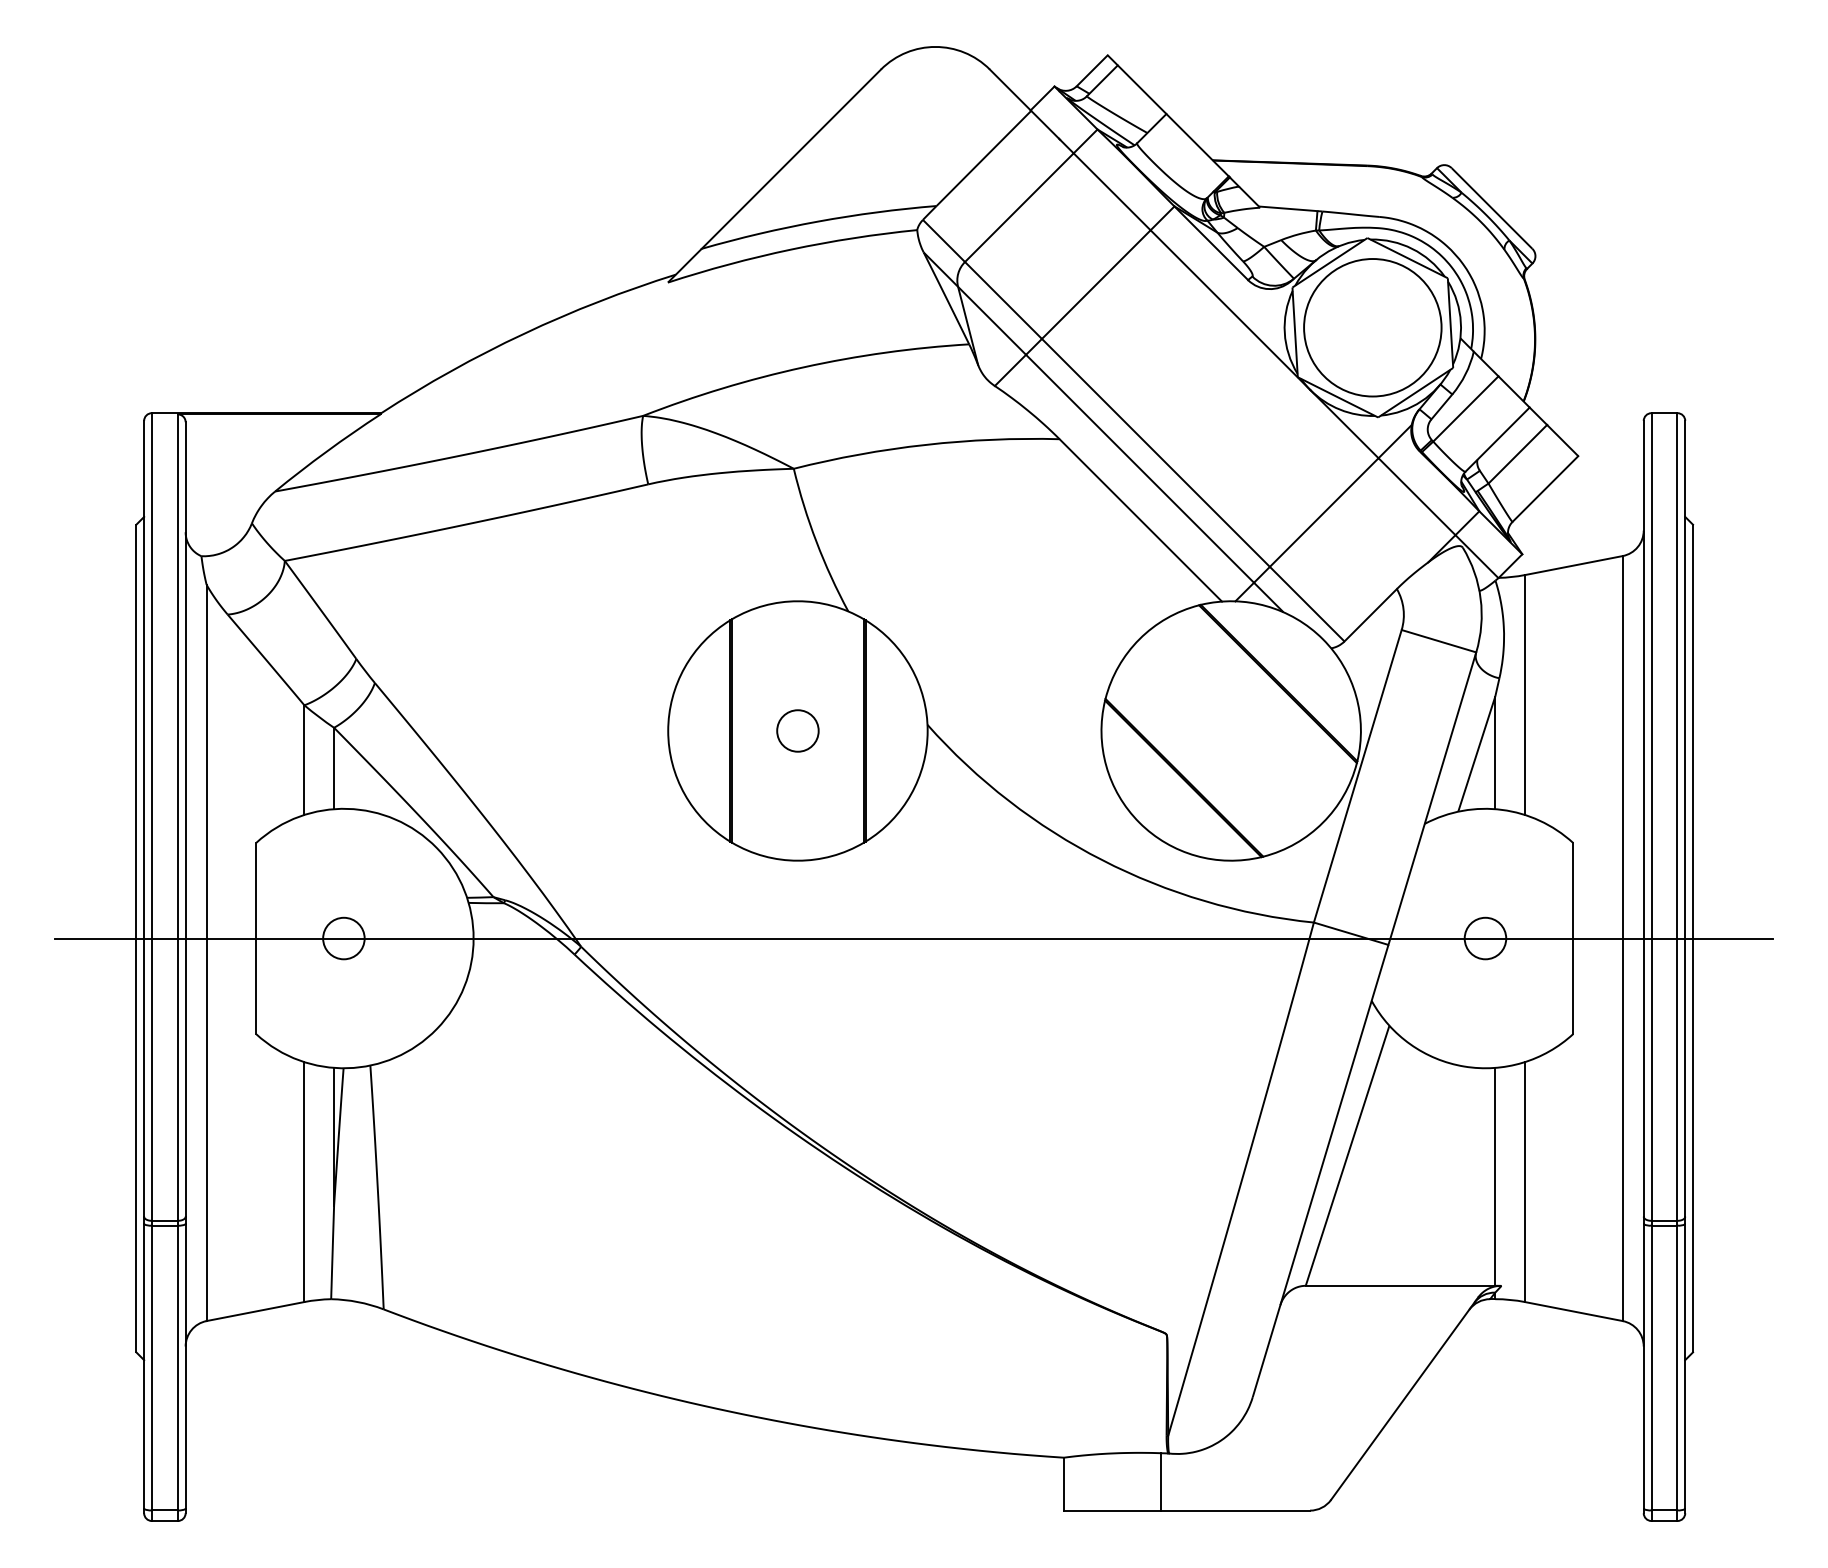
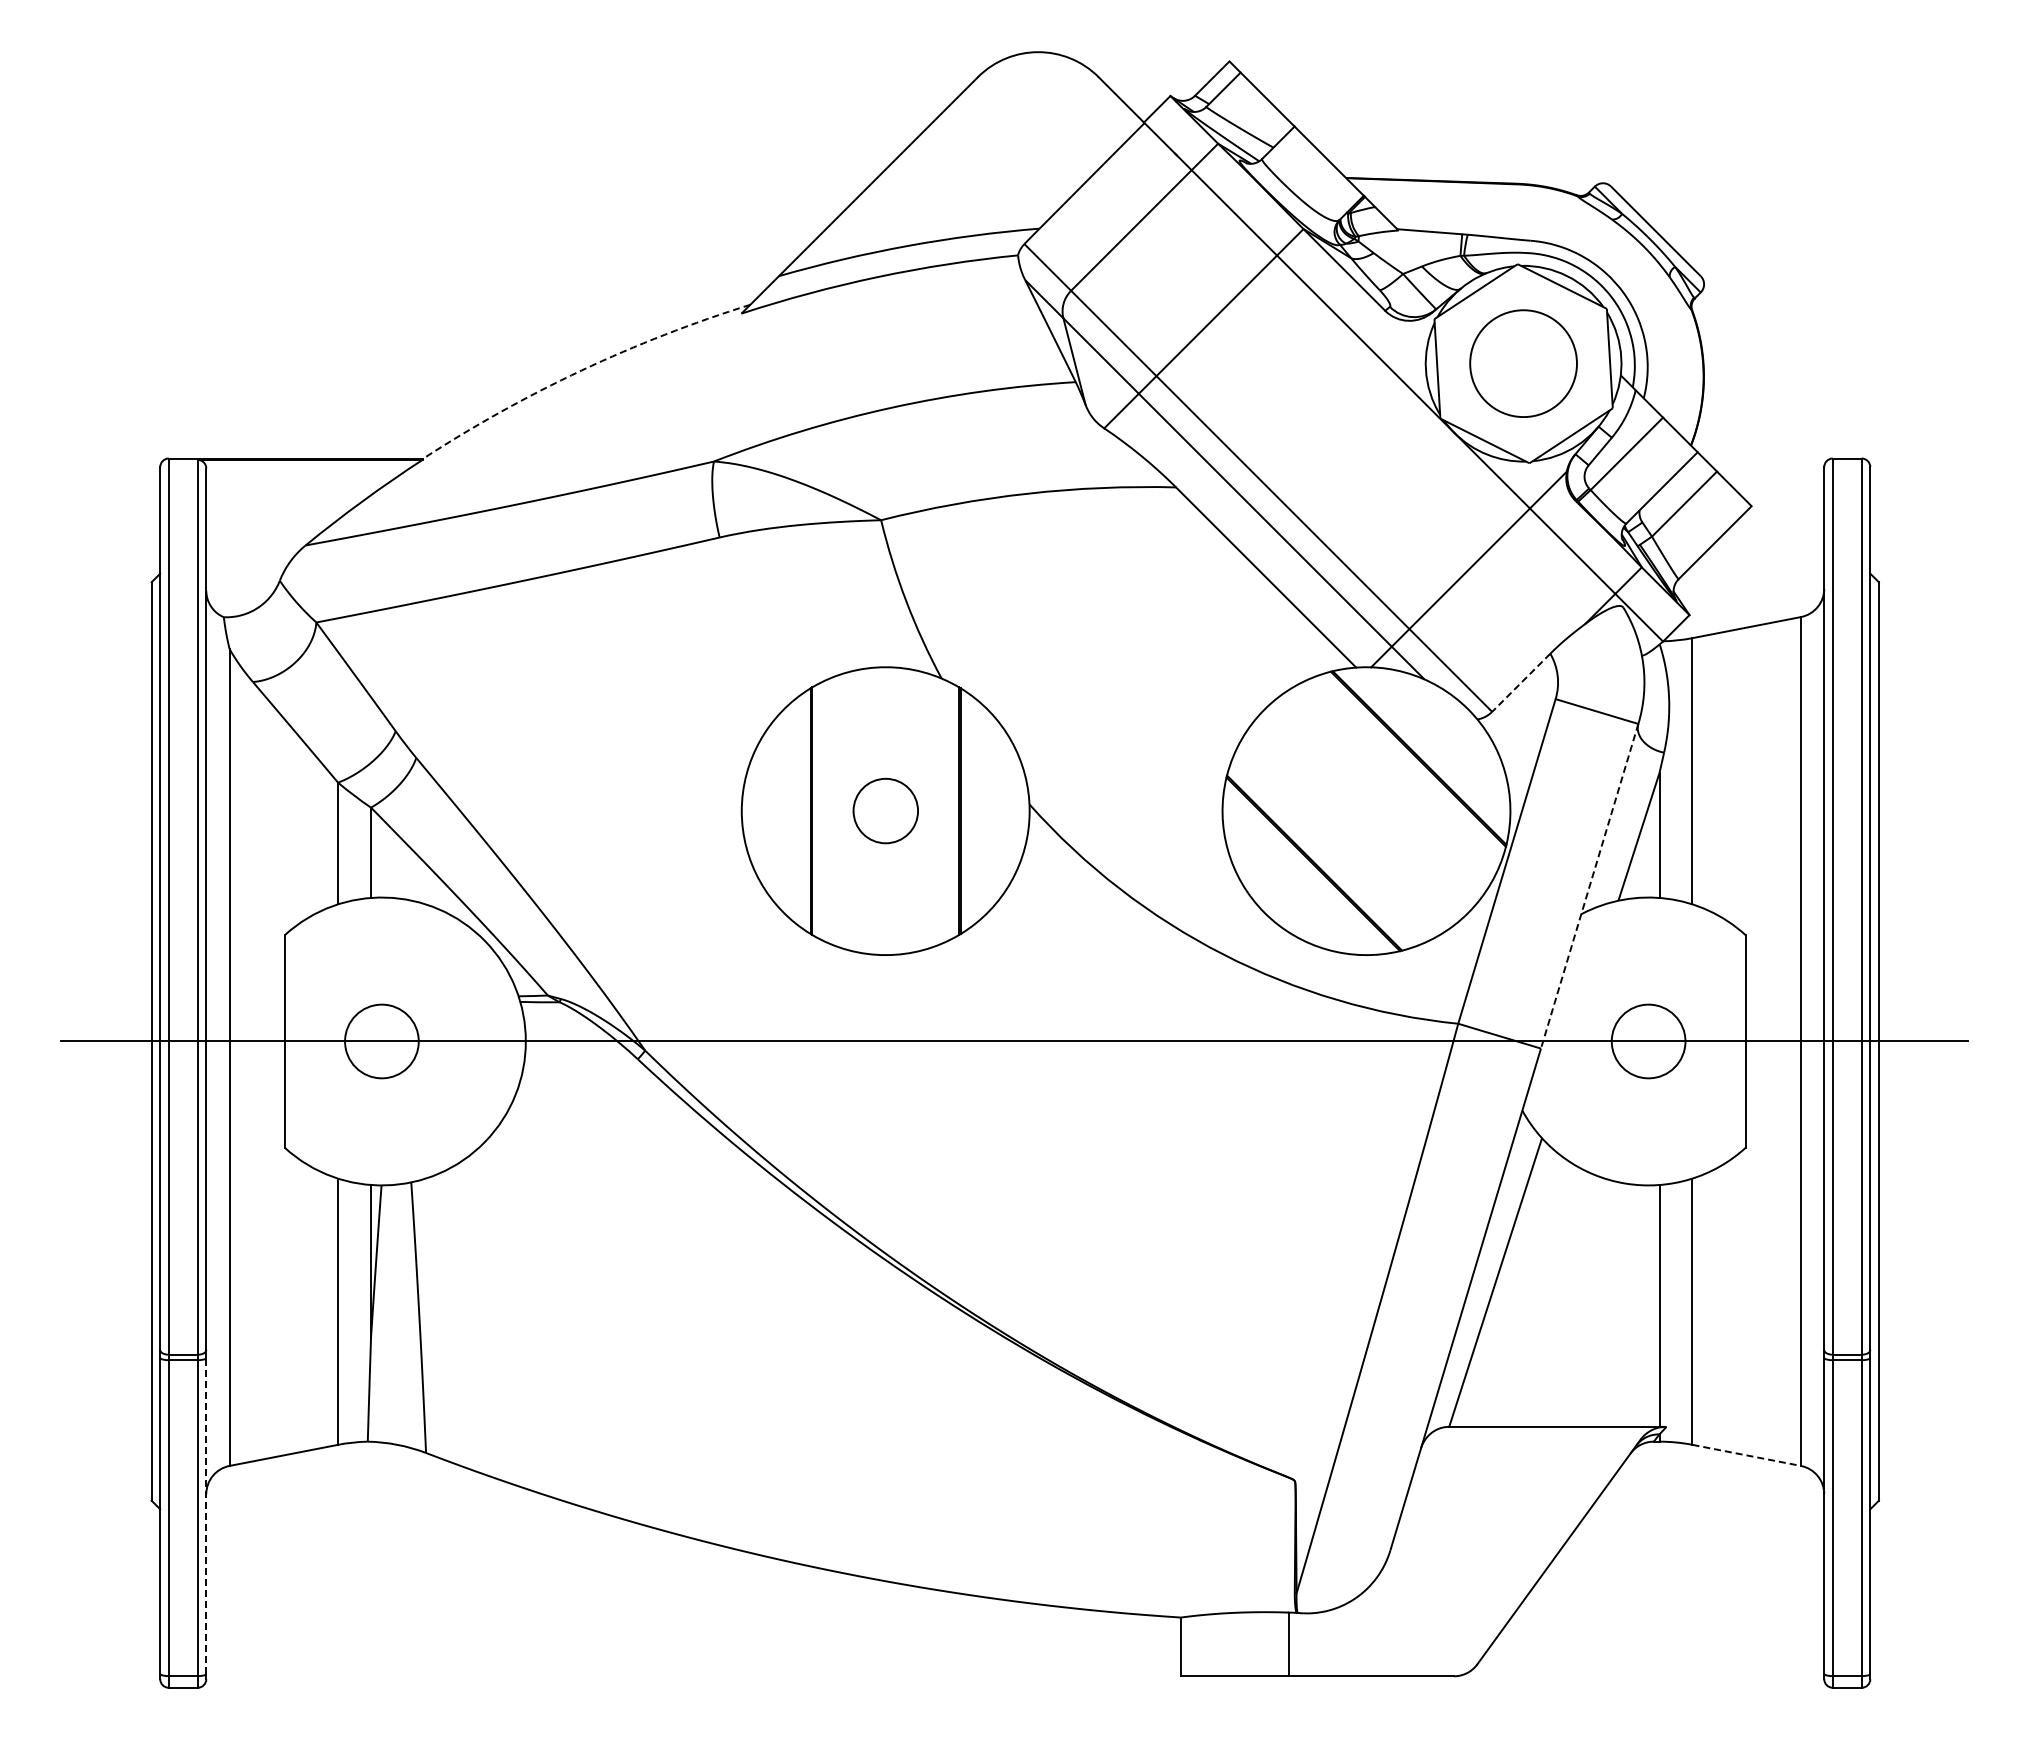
circle: (1372, 327) -> (1523, 363), size x0.7
arc: (523, 333) -> (581, 370), solid -> dashed
line: (1370, 615) -> (1520, 683), solid -> dashed
circle: (797, 731) -> (885, 811), size x1.4
line: (1432, 798) -> (1589, 886), solid -> dashed
circle: (343, 938) -> (381, 1041), size x1.6
circle: (1485, 938) -> (1648, 1041), size x1.6
line: (1574, 1311) -> (1747, 1455), solid -> dashed
line: (185, 1366) -> (206, 1516), solid -> dashed

